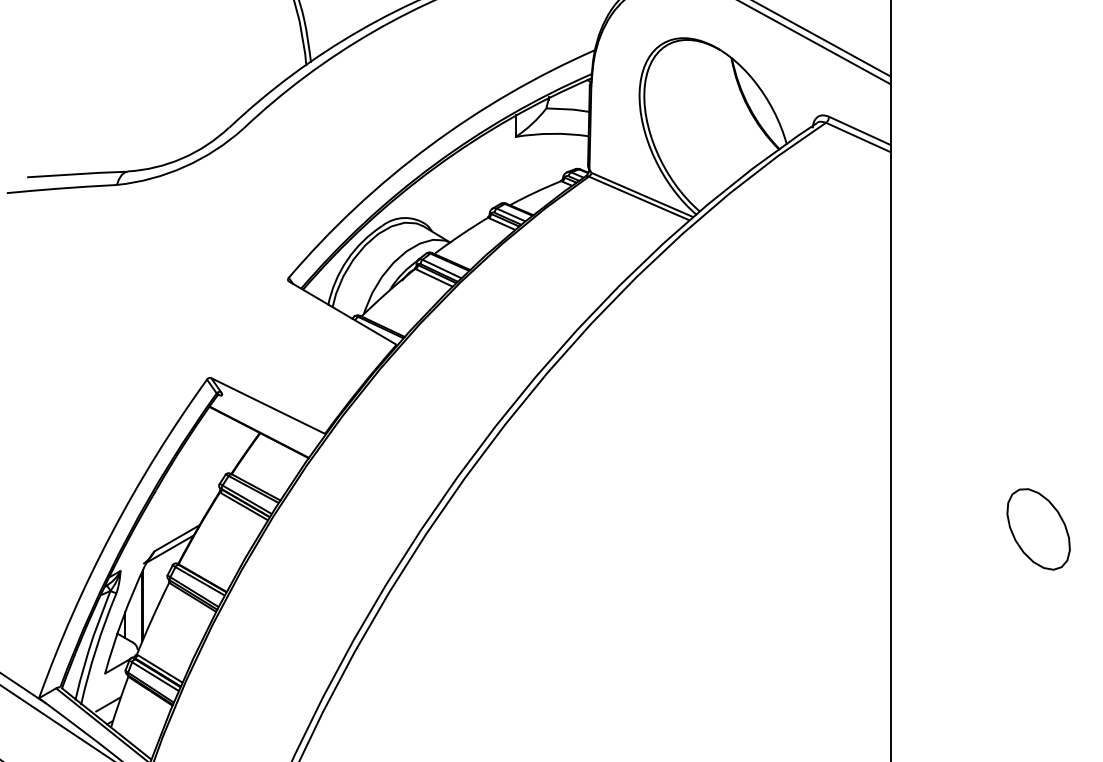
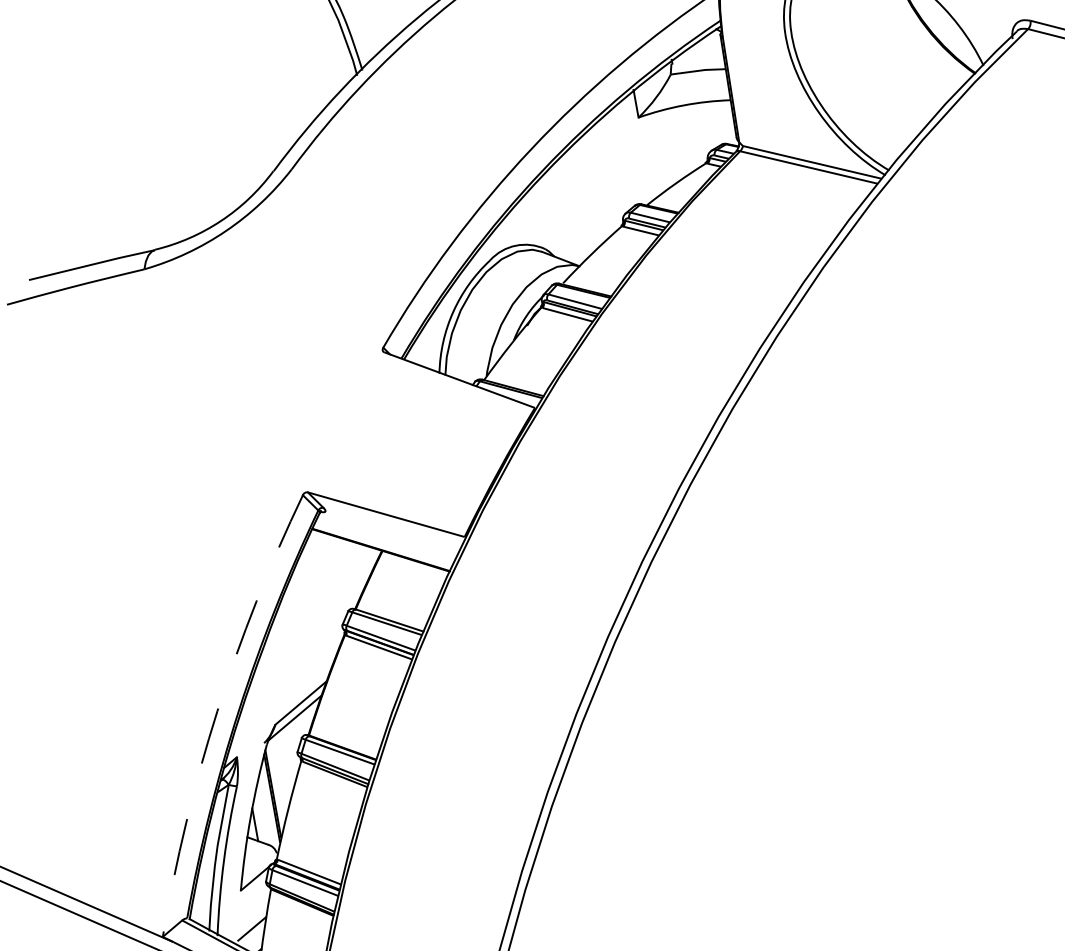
arc: (111, 533) -> (217, 711), solid -> dashed

